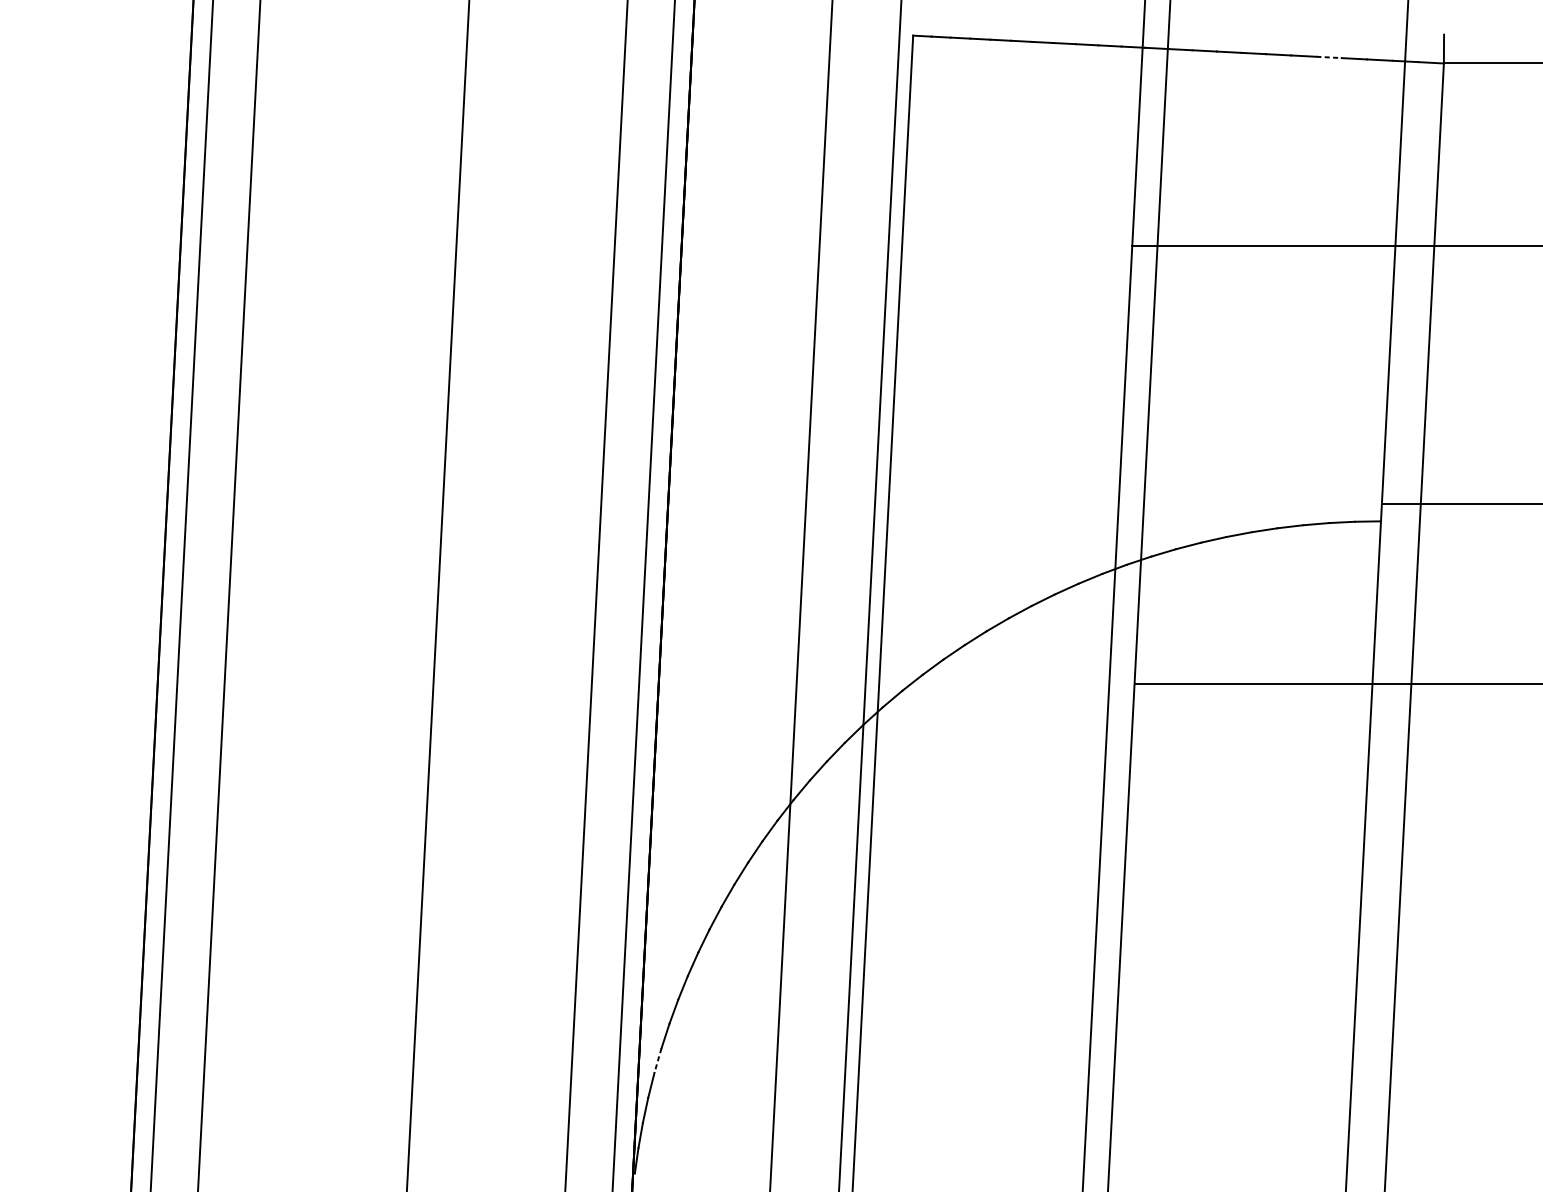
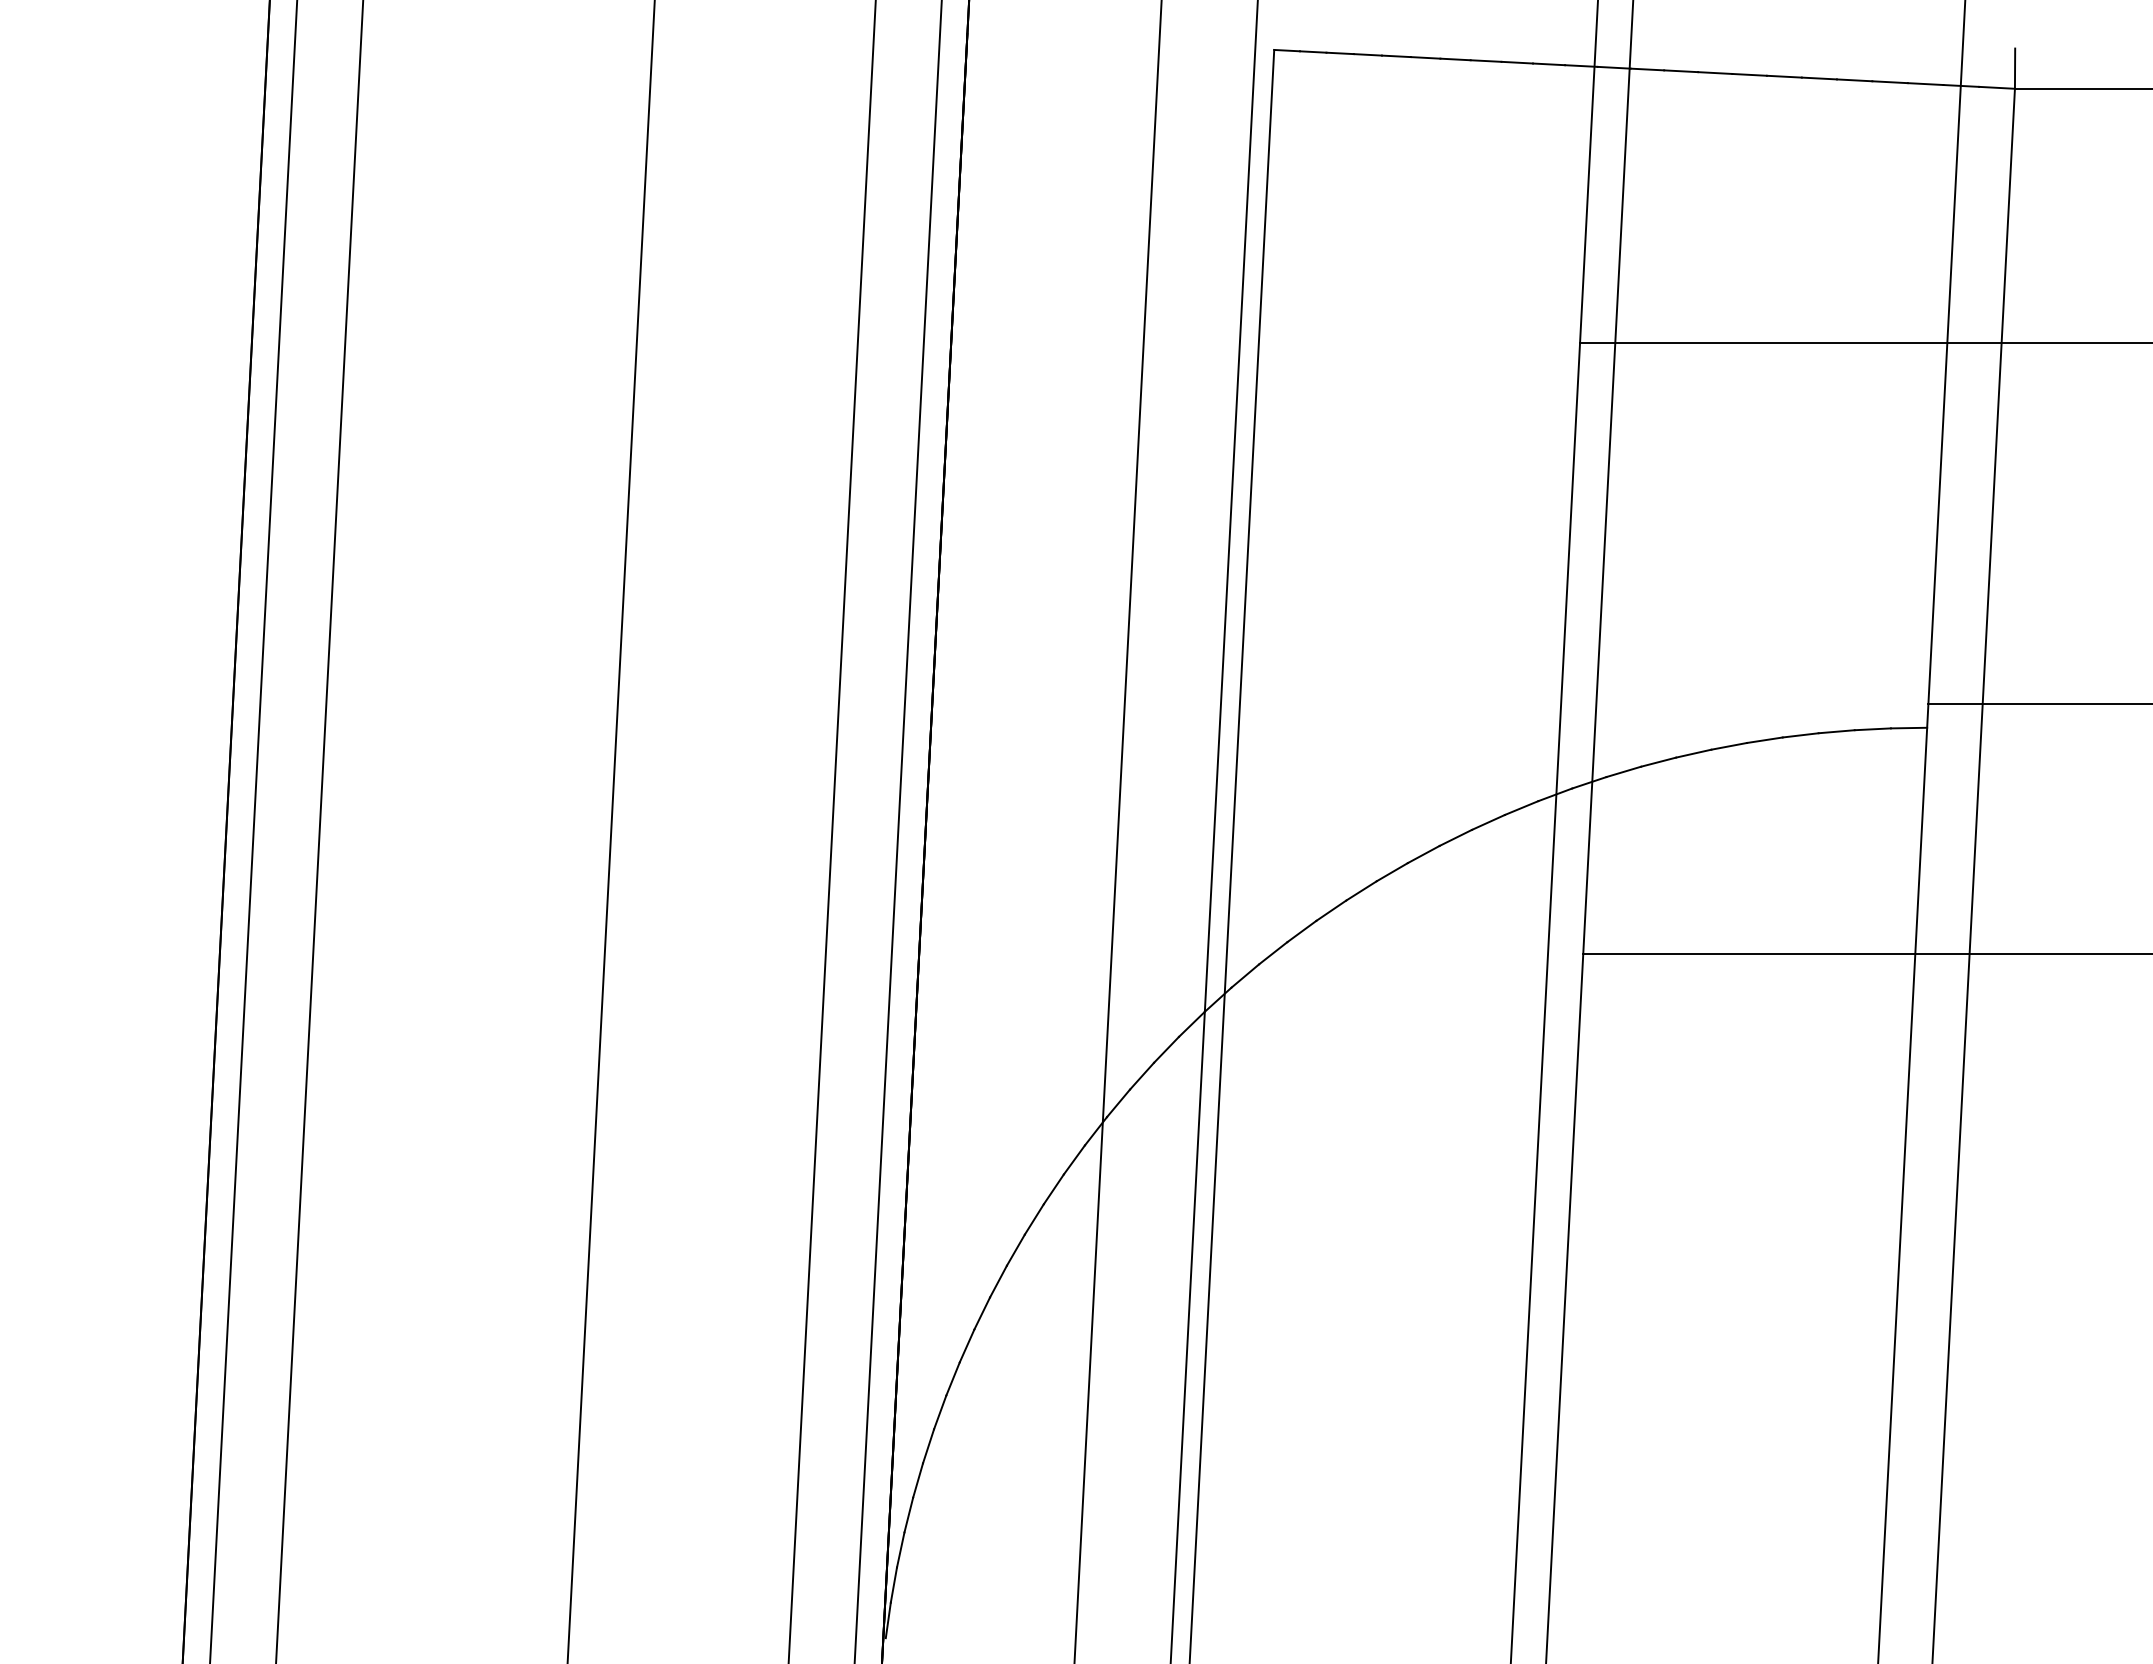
line: (1328, 57) -> (1854, 80), dashed -> solid
line: (658, 1060) -> (918, 1480), dashed -> solid

